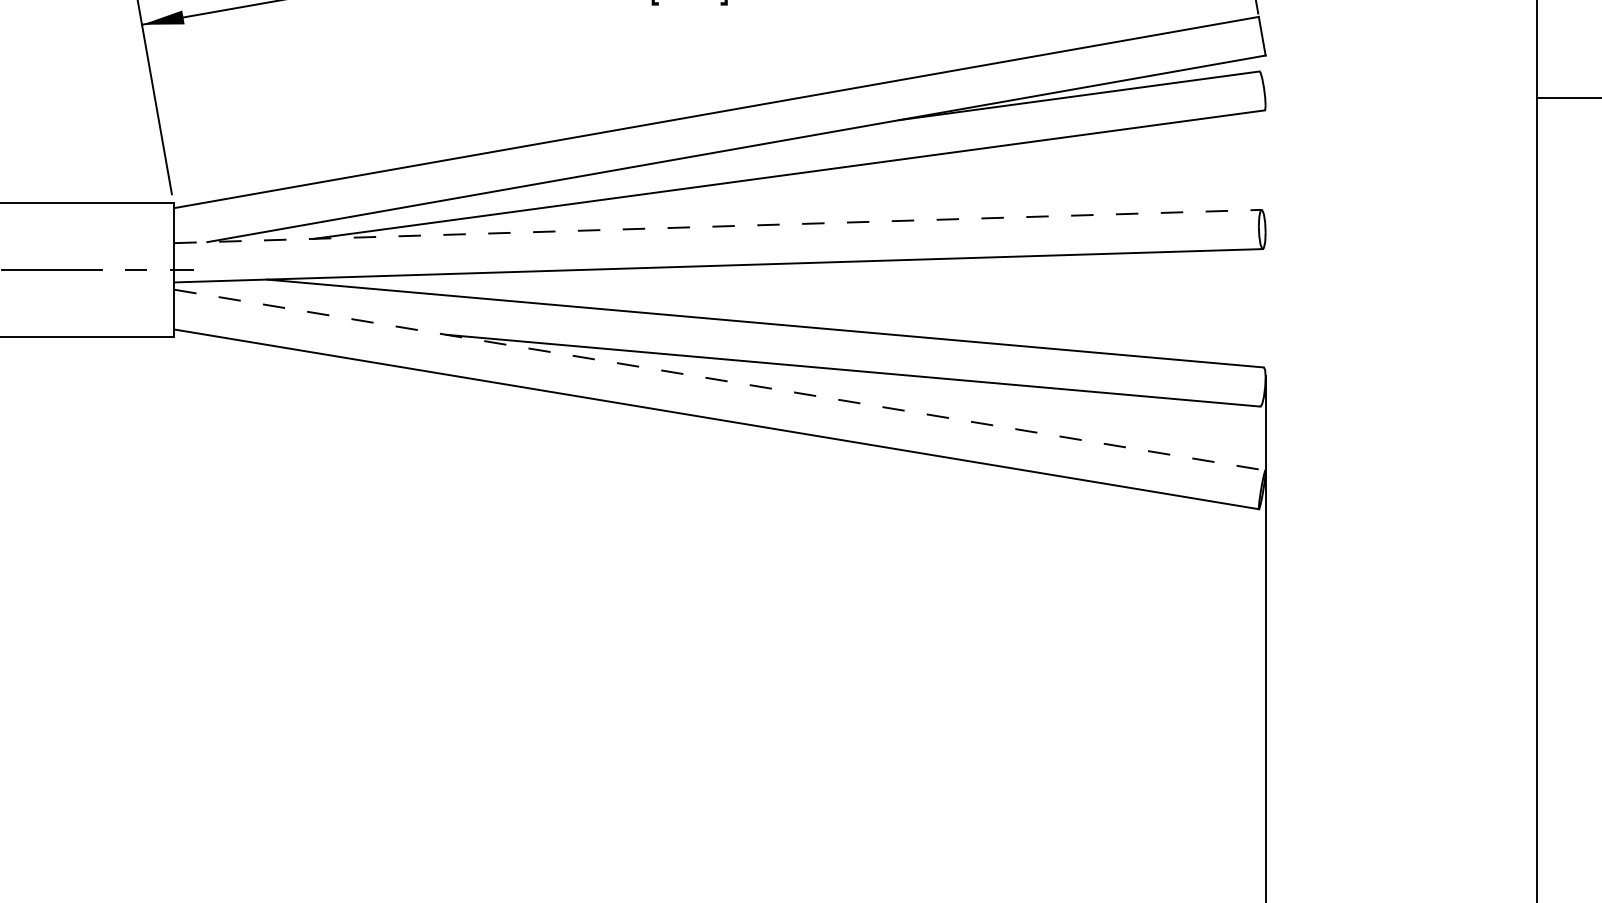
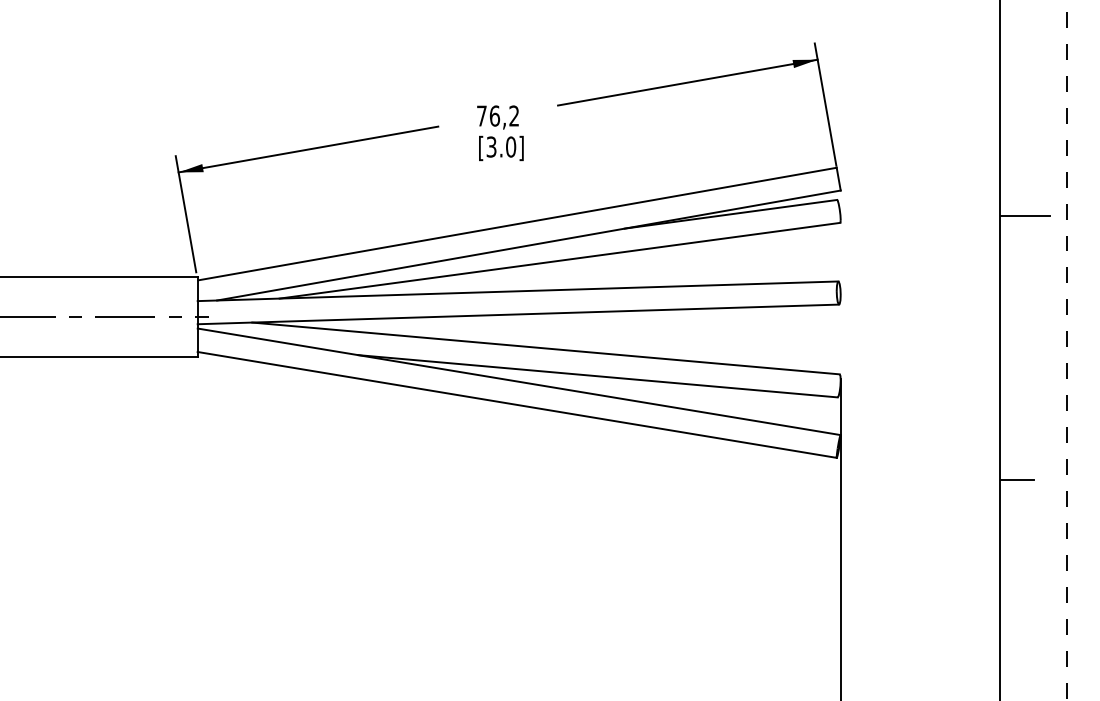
line: (718, 226) -> (518, 291), dashed -> solid
line: (720, 379) -> (519, 381), dashed -> solid
line: (1563, 545) -> (1016, 479), added

